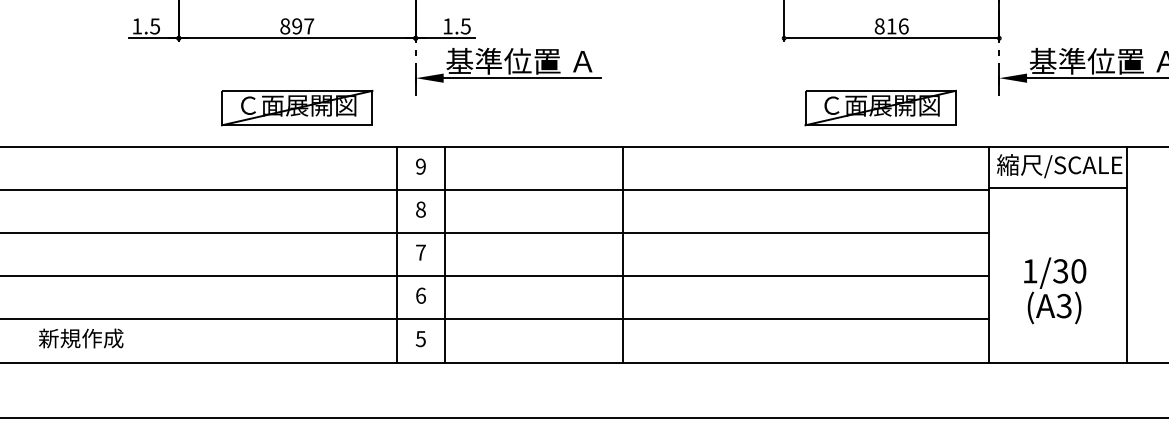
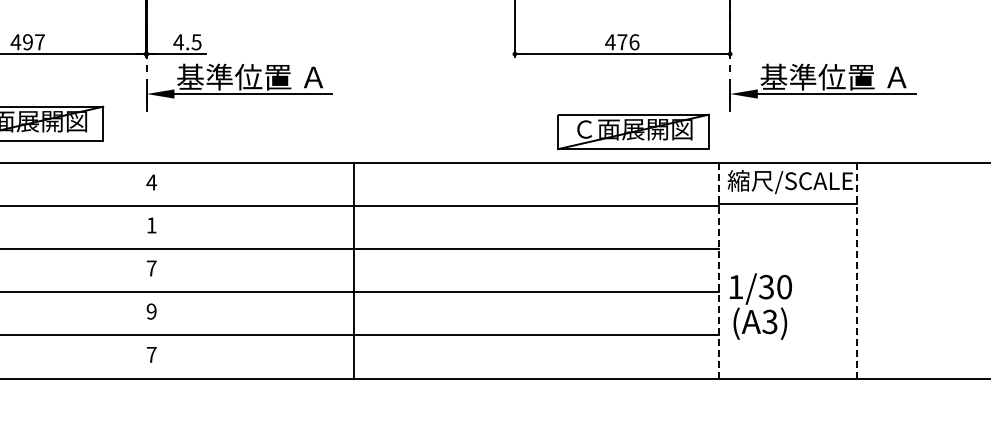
text: (284, 26) -> (15, 42), 897 -> 497
text: (447, 26) -> (178, 42), 1.5 -> 4.5
text: (885, 26) -> (616, 42), 816 -> 476
part: (880, 107) -> (633, 131), moved
text: (420, 166) -> (151, 182), 9 -> 4
text: (420, 209) -> (151, 225), 8 -> 1
line: (397, 254) -> (128, 270), removed
line: (444, 254) -> (175, 270), removed
line: (988, 255) -> (719, 271), solid -> dashed
line: (1126, 255) -> (857, 271), solid -> dashed
text: (1055, 290) -> (761, 306), moved
text: (420, 295) -> (151, 311), 6 -> 9
text: (420, 339) -> (151, 355), 5 -> 7

